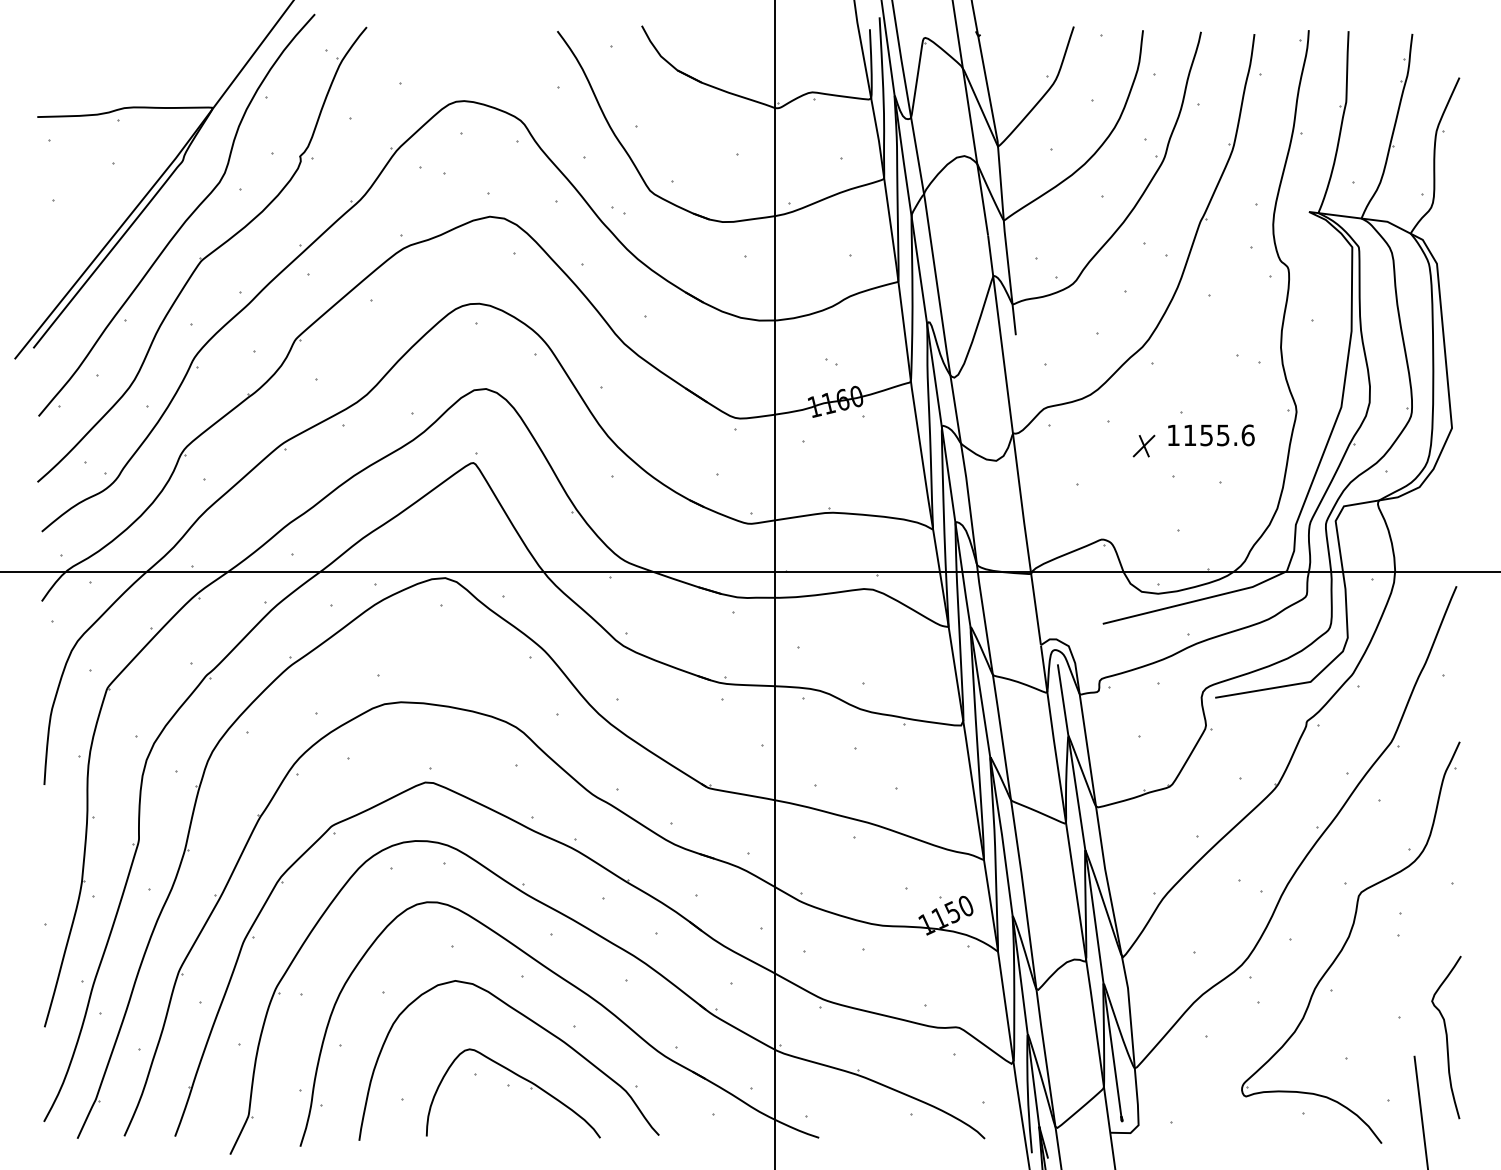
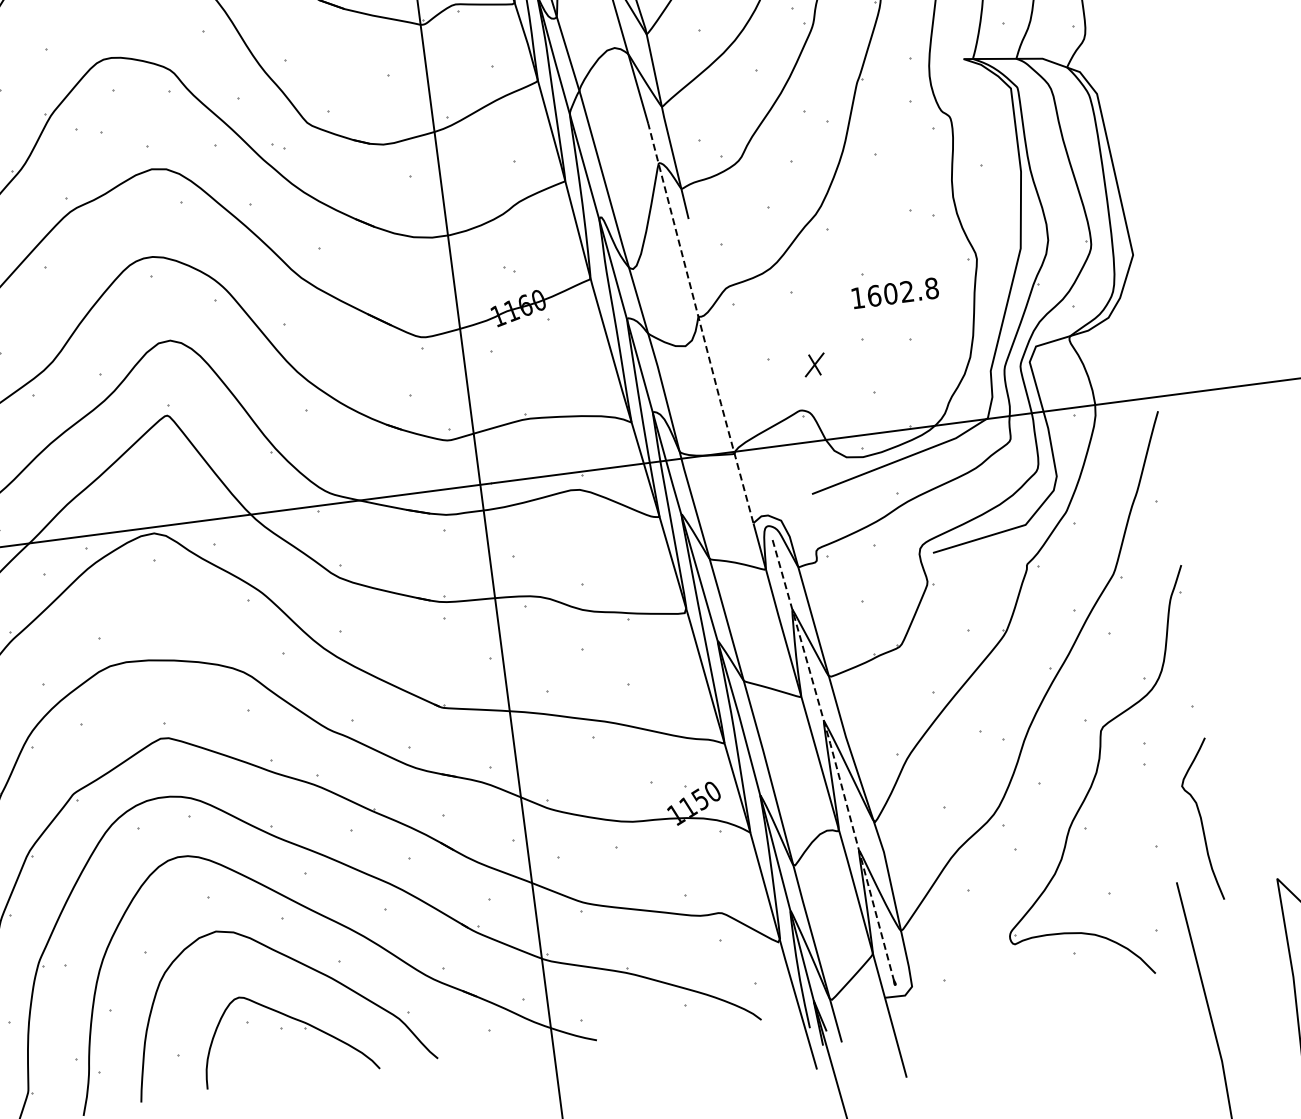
text: (1218, 435) -> (902, 292), 1155.6 -> 1602.8
line: (1013, 440) -> (699, 323), solid -> dashed
part: (1143, 445) -> (814, 364), moved
line: (1091, 892) -> (835, 761), solid -> dashed
curve: (1446, 1037) -> (1201, 820), moved

